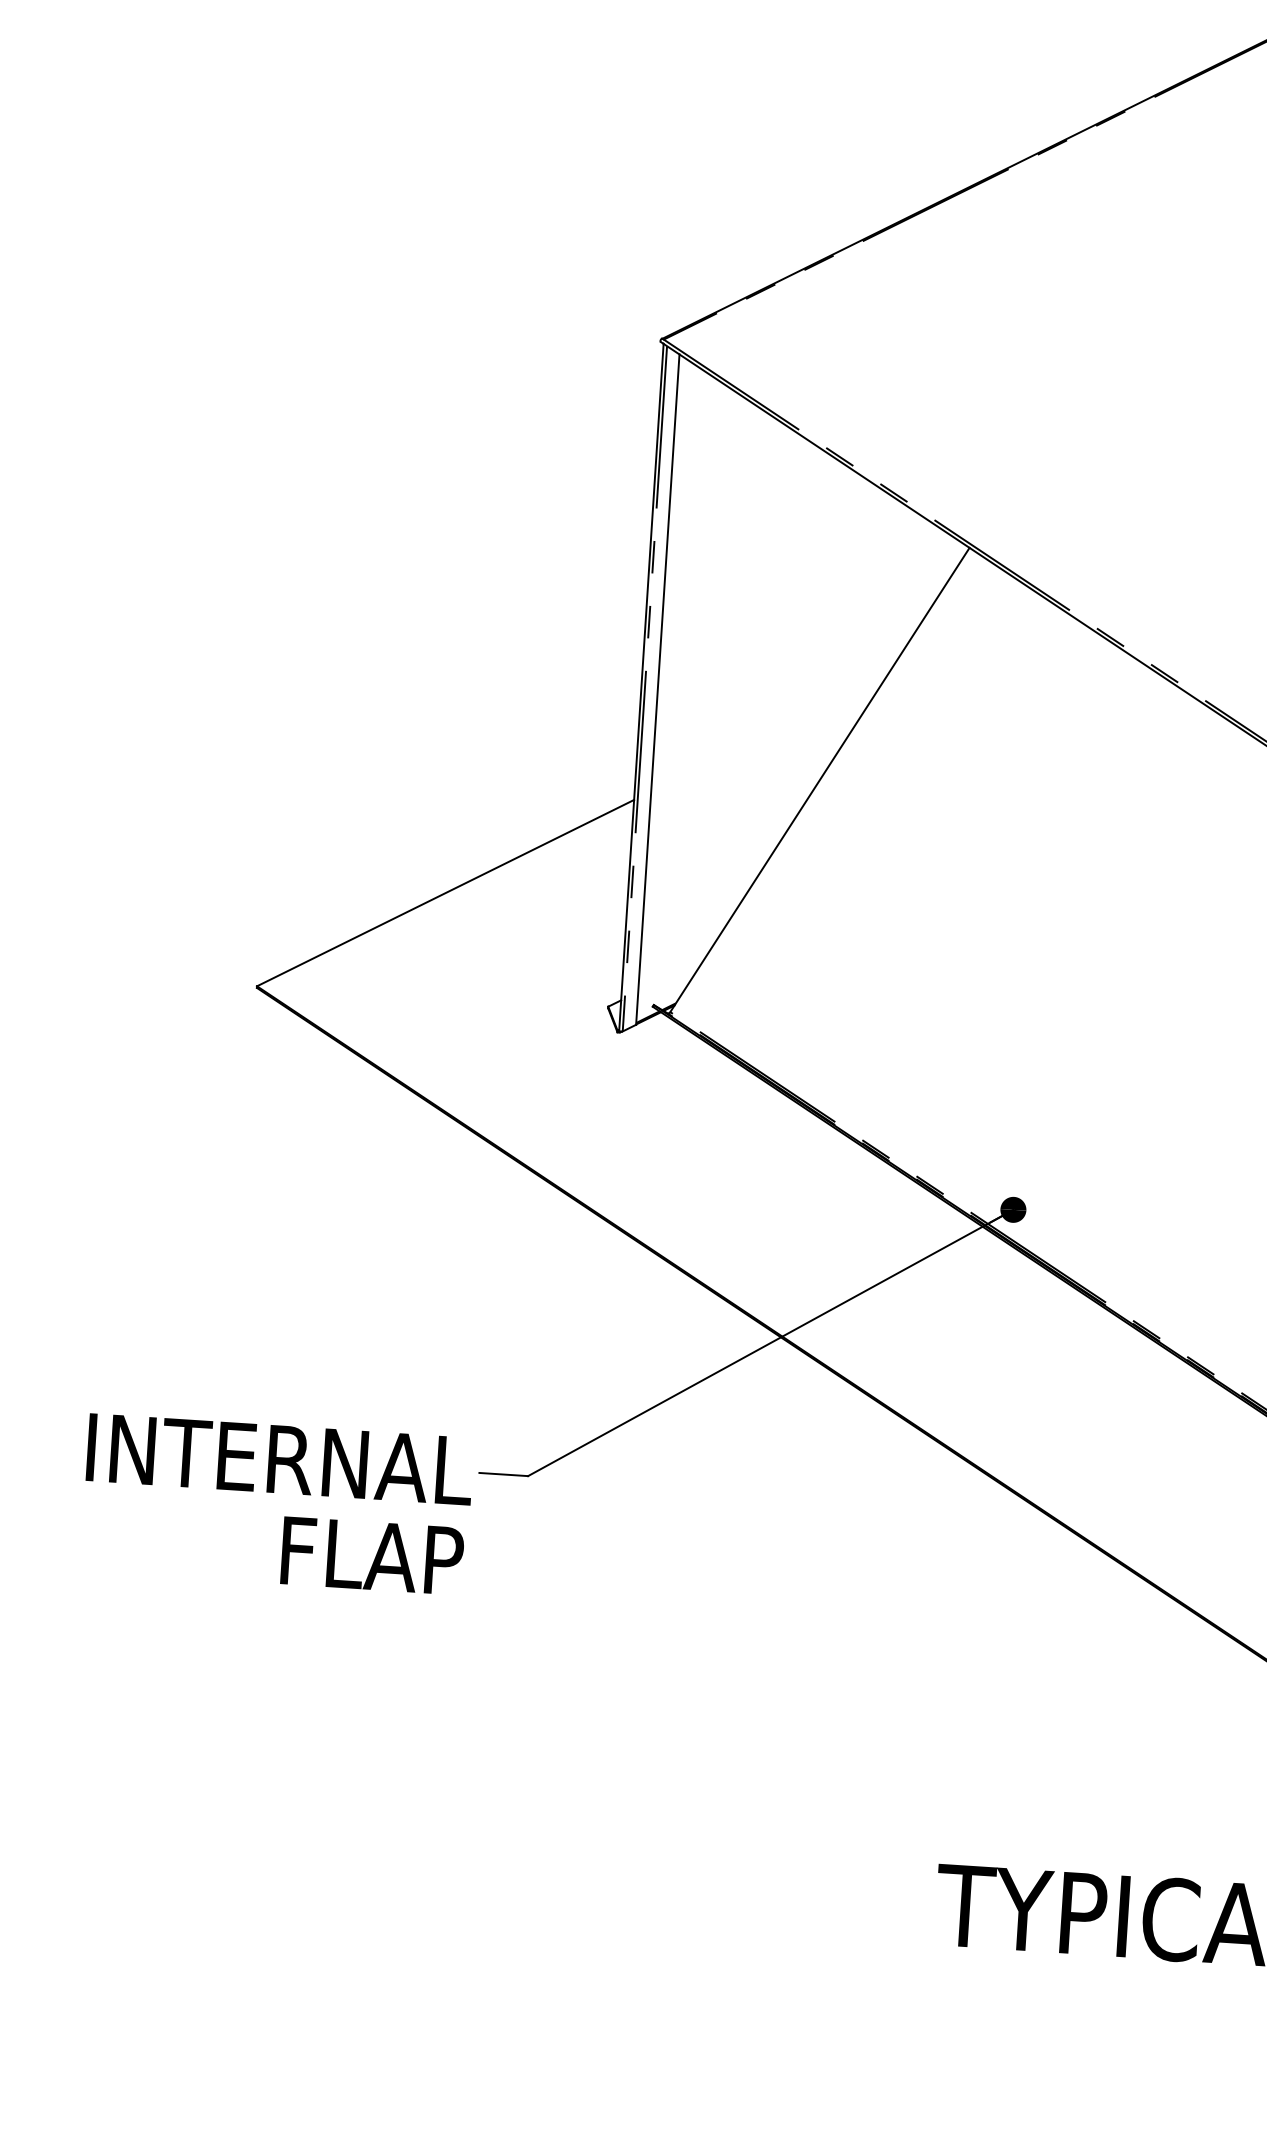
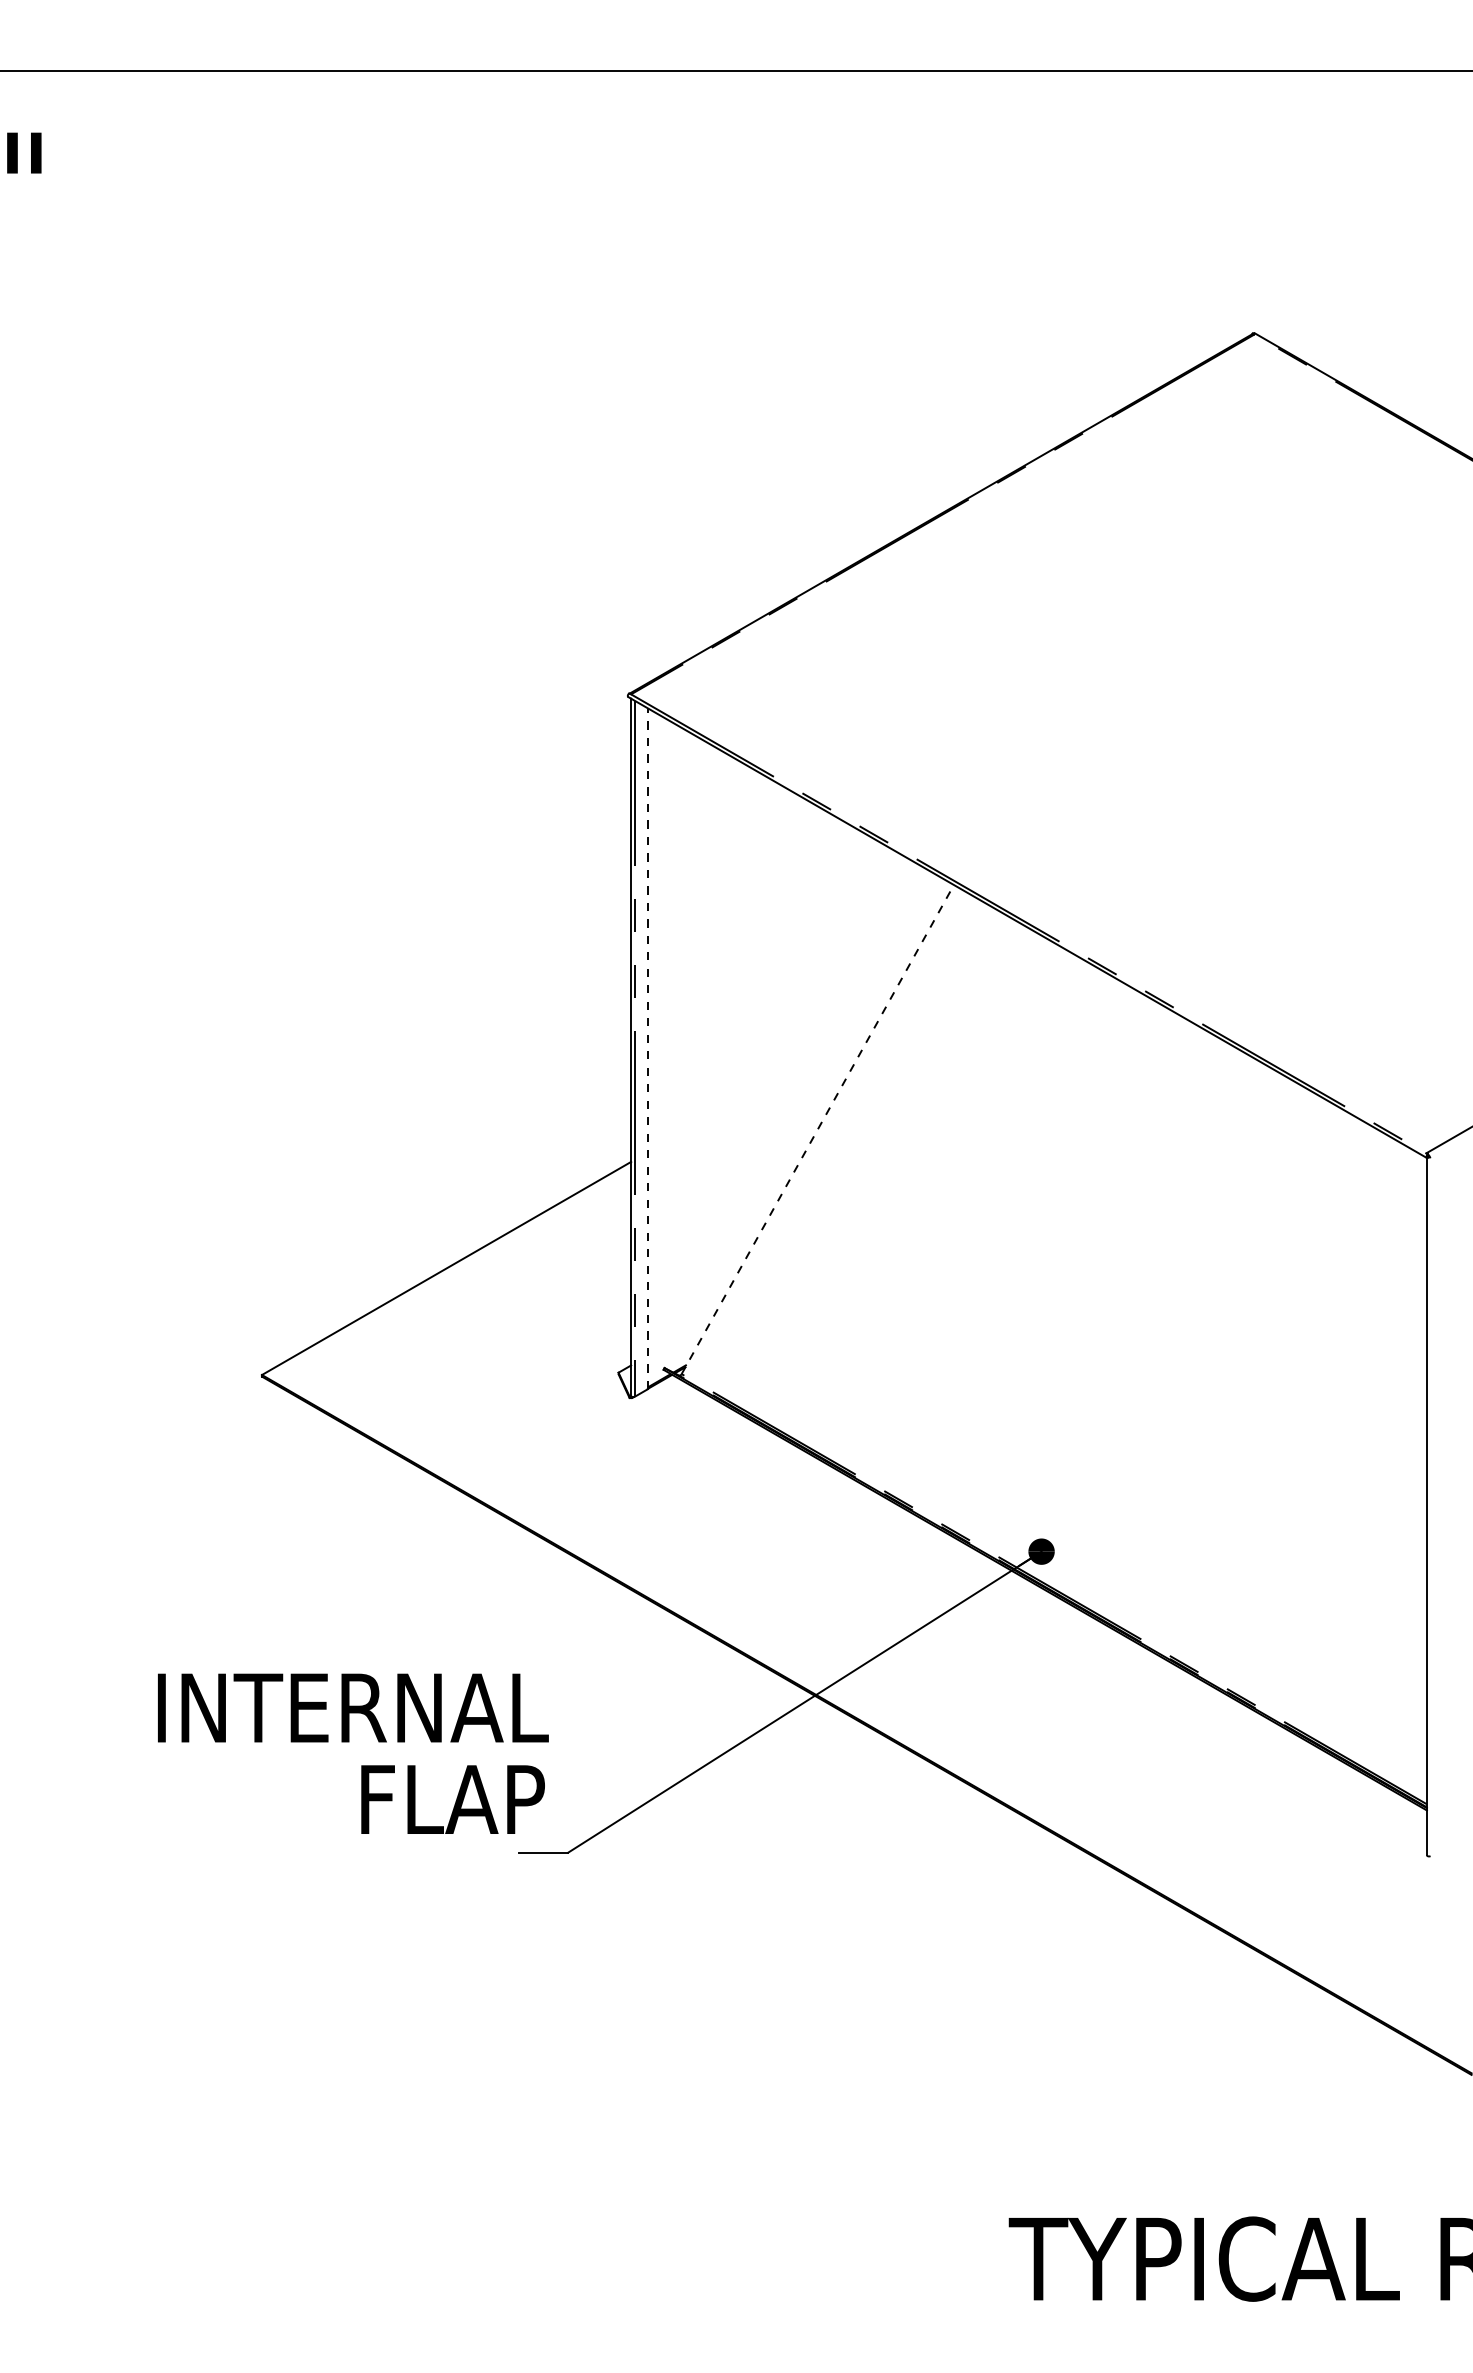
line: (657, 689) -> (647, 1048), solid -> dashed
line: (819, 779) -> (817, 1129), solid -> dashed
text: (277, 1504) -> (353, 1753), moved

